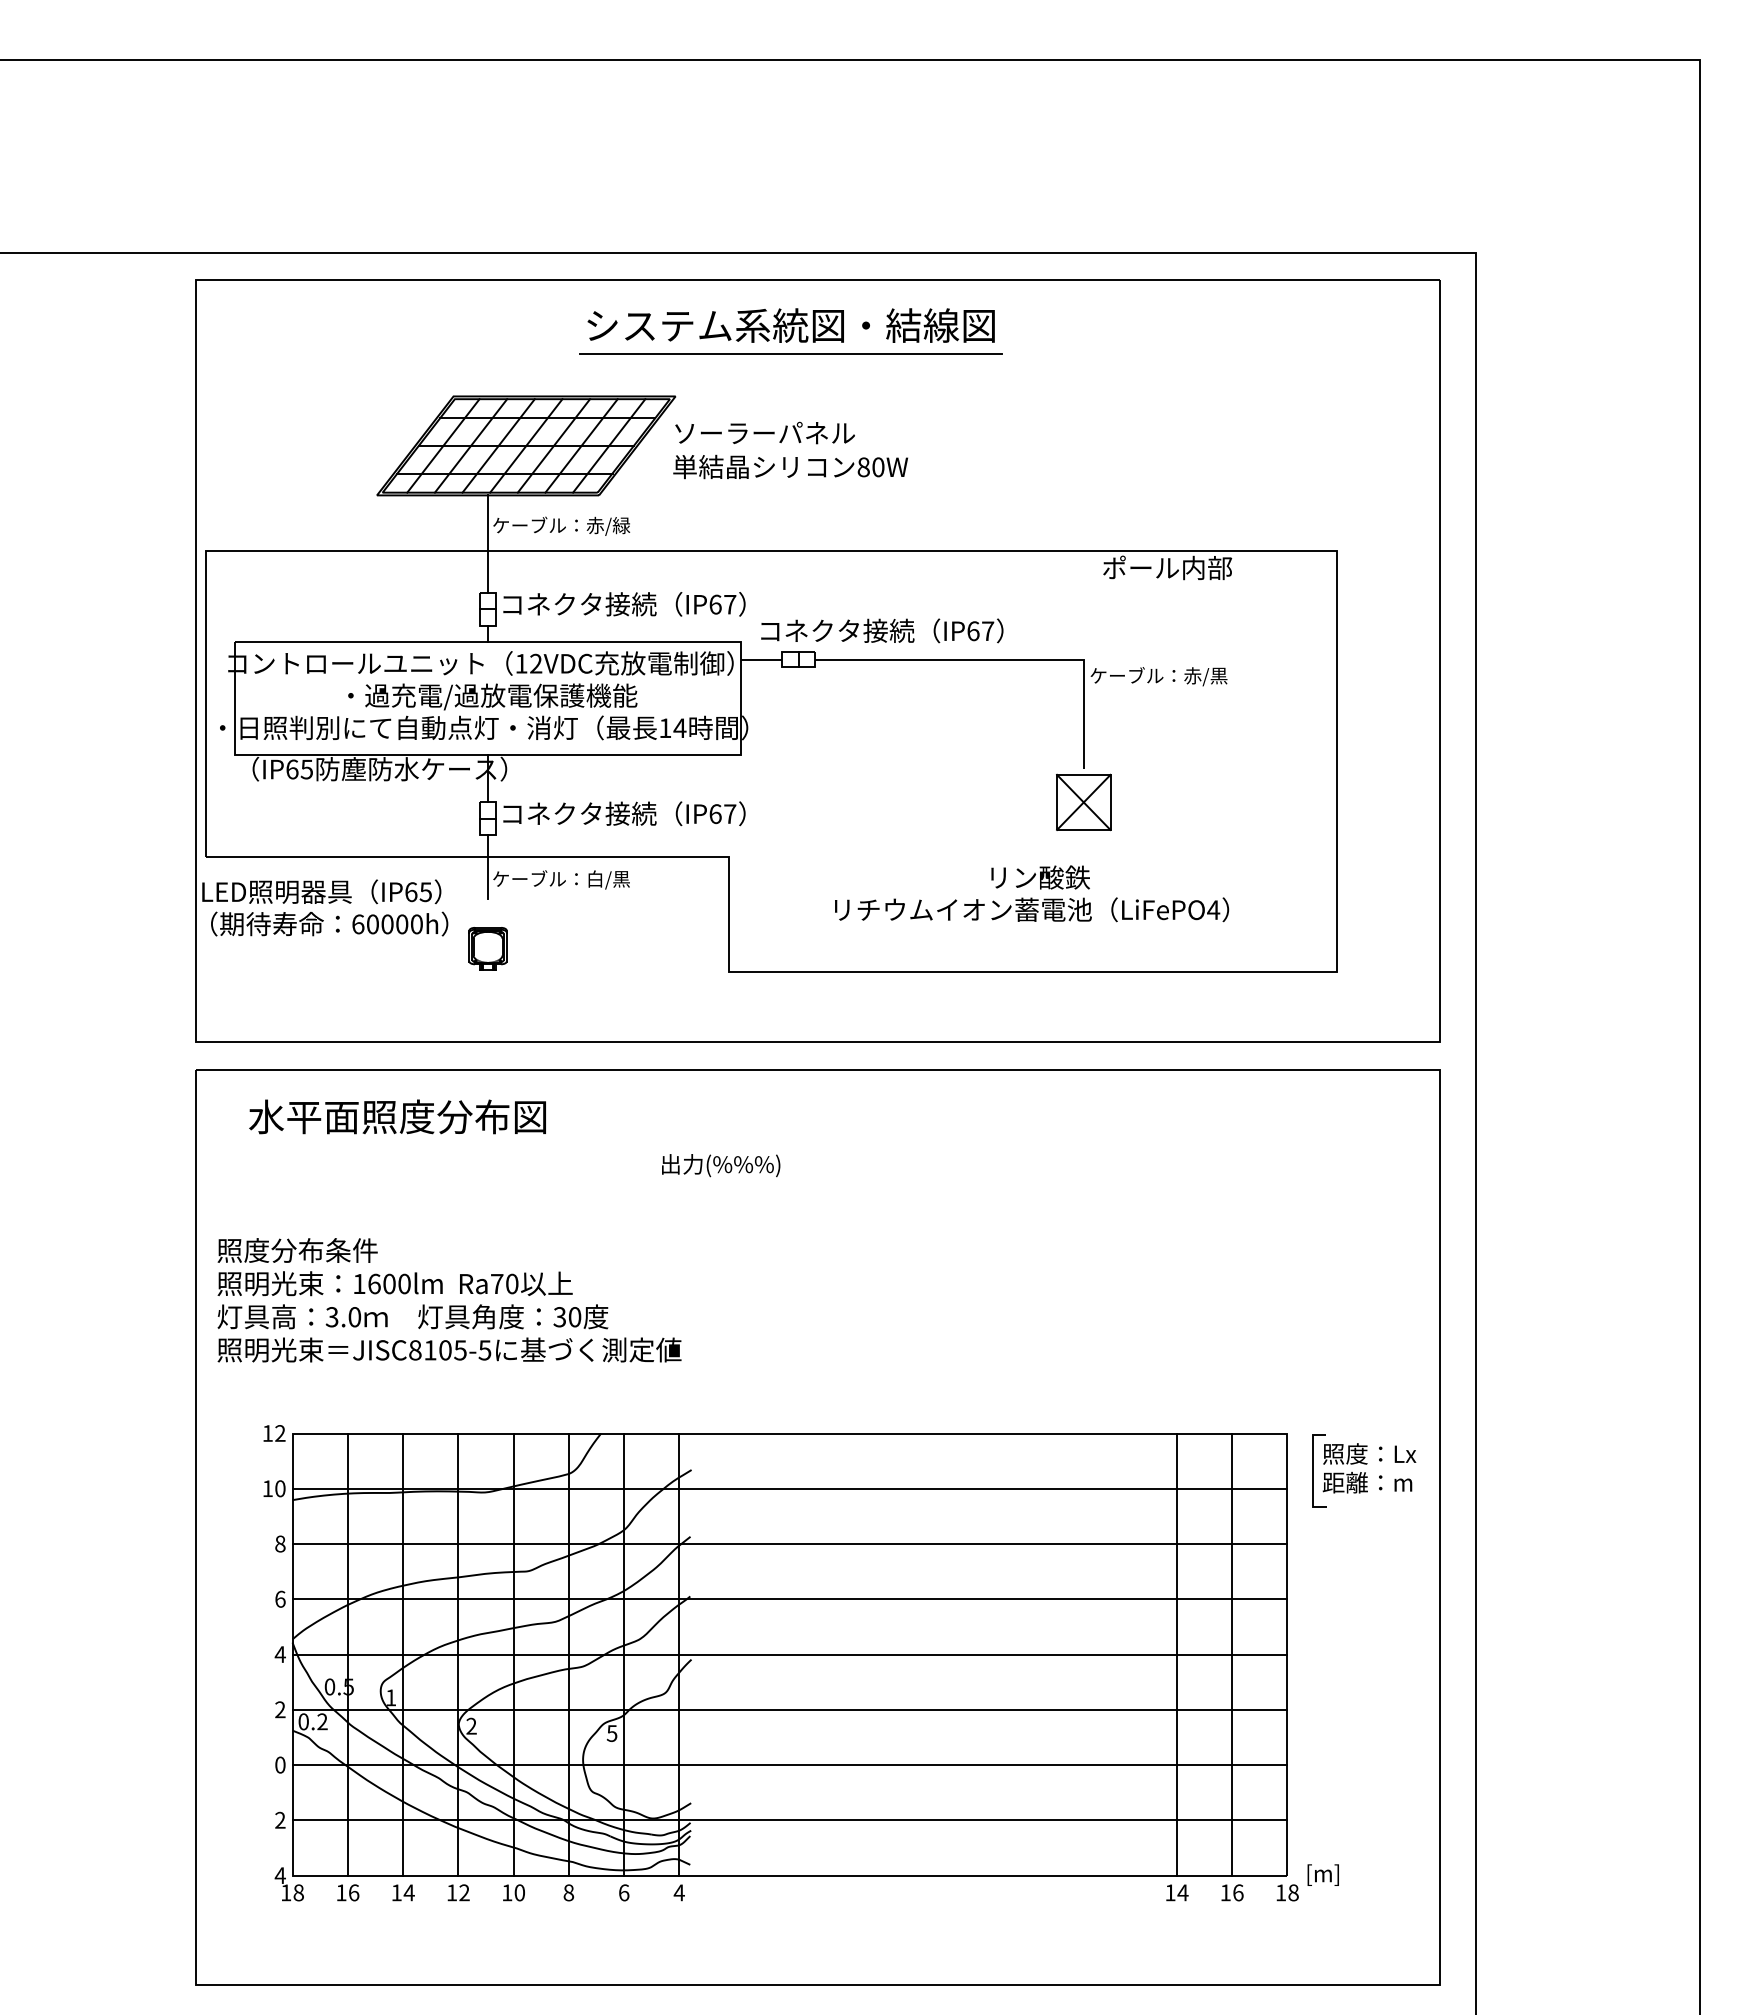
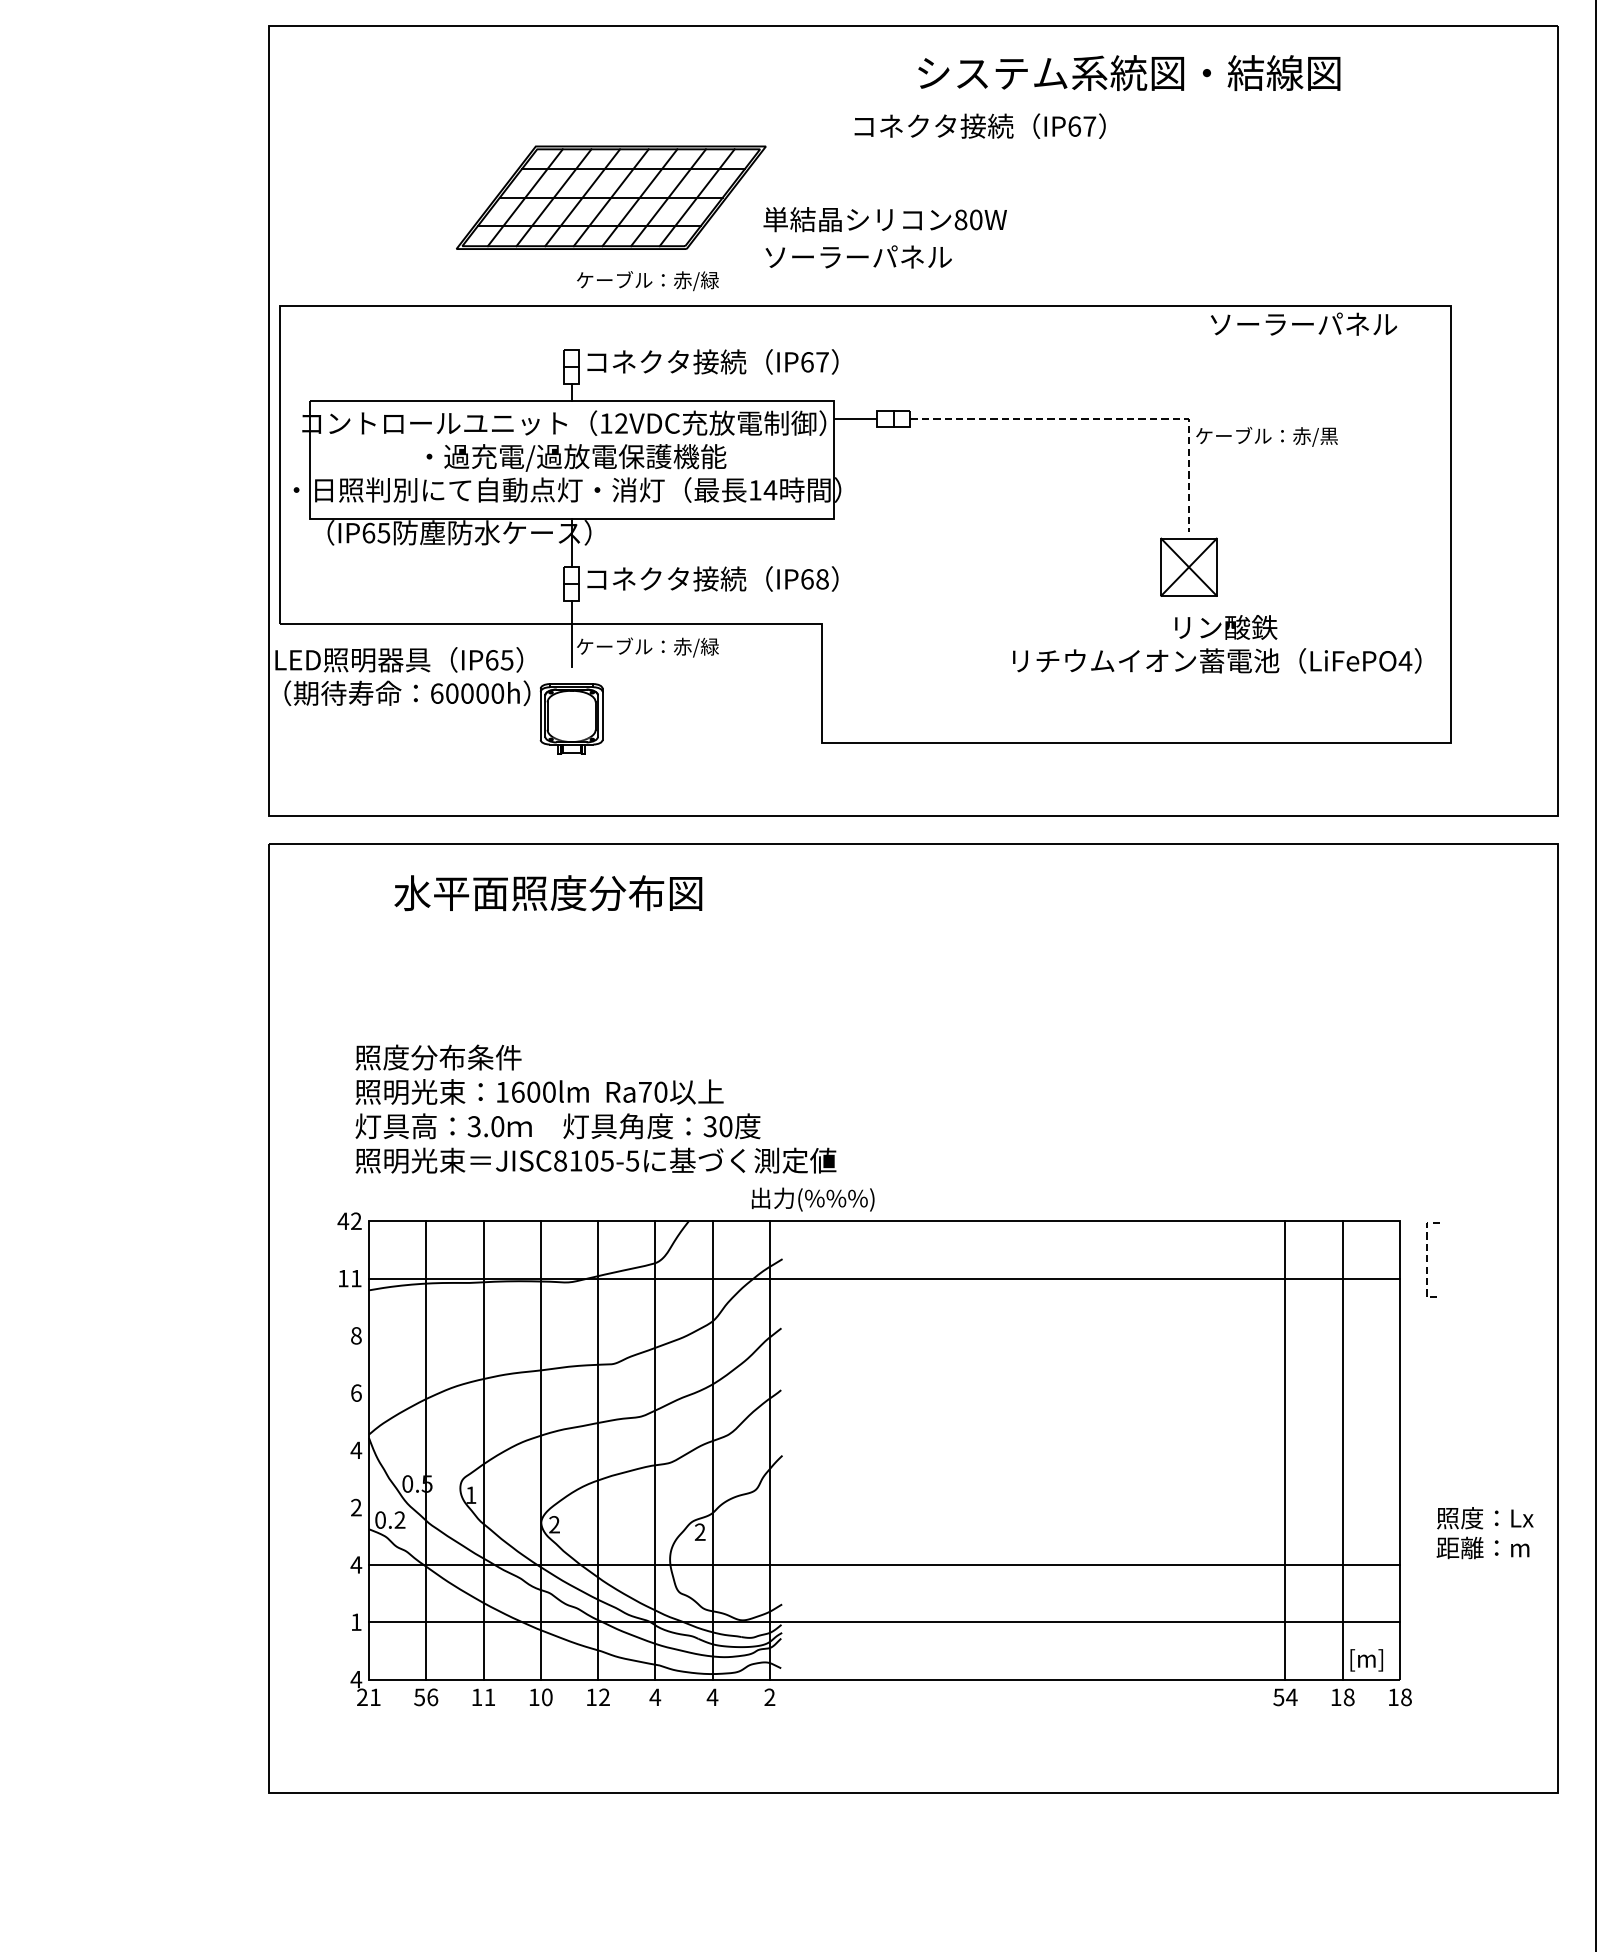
text: (790, 325) -> (1128, 72), moved
line: (791, 353) -> (886, 101), removed
text: (764, 432) -> (858, 256), moved
line: (488, 543) -> (572, 298), removed
text: (1193, 567) -> (1302, 323), ポール内部 -> ソーラーパネル
text: (882, 630) -> (980, 125), moved
line: (1004, 659) -> (1106, 419), solid -> dashed
text: (730, 814) -> (822, 579), IP67 -> IP68
text: (608, 878) -> (696, 646), ケーブル：白/黒 -> ケーブル：赤/緑
text: (1032, 893) -> (1217, 644), moved
part: (487, 948) -> (571, 718), size x1.6
text: (397, 1116) -> (548, 892), moved
text: (721, 1165) -> (813, 1199), moved
text: (449, 1300) -> (595, 1109), moved
text: (267, 1433) -> (343, 1221), 12 -> 42
text: (1369, 1468) -> (1485, 1533), moved
line: (1313, 1472) -> (1427, 1261), solid -> dashed
text: (280, 1488) -> (356, 1278), 10 -> 11
line: (789, 1544) -> (884, 1336), removed
line: (789, 1599) -> (884, 1393), removed
line: (789, 1654) -> (884, 1450), removed
line: (789, 1709) -> (884, 1507), removed
text: (611, 1733) -> (699, 1532), 5 -> 2
text: (279, 1764) -> (355, 1564), 0 -> 4
text: (280, 1819) -> (356, 1621), 2 -> 1
text: (1322, 1874) -> (1365, 1659), moved
text: (292, 1892) -> (368, 1697), 18 -> 21
text: (341, 1892) -> (419, 1697), 16 -> 56
text: (408, 1892) -> (489, 1697), 14 -> 11
text: (464, 1892) -> (547, 1697), 12 -> 10
text: (519, 1892) -> (604, 1697), 10 -> 12
text: (568, 1892) -> (654, 1697), 8 -> 4
text: (623, 1892) -> (711, 1697), 6 -> 4
text: (678, 1892) -> (768, 1697), 4 -> 2
text: (1170, 1892) -> (1278, 1697), 14 -> 54
text: (1238, 1892) -> (1349, 1697), 16 -> 18

